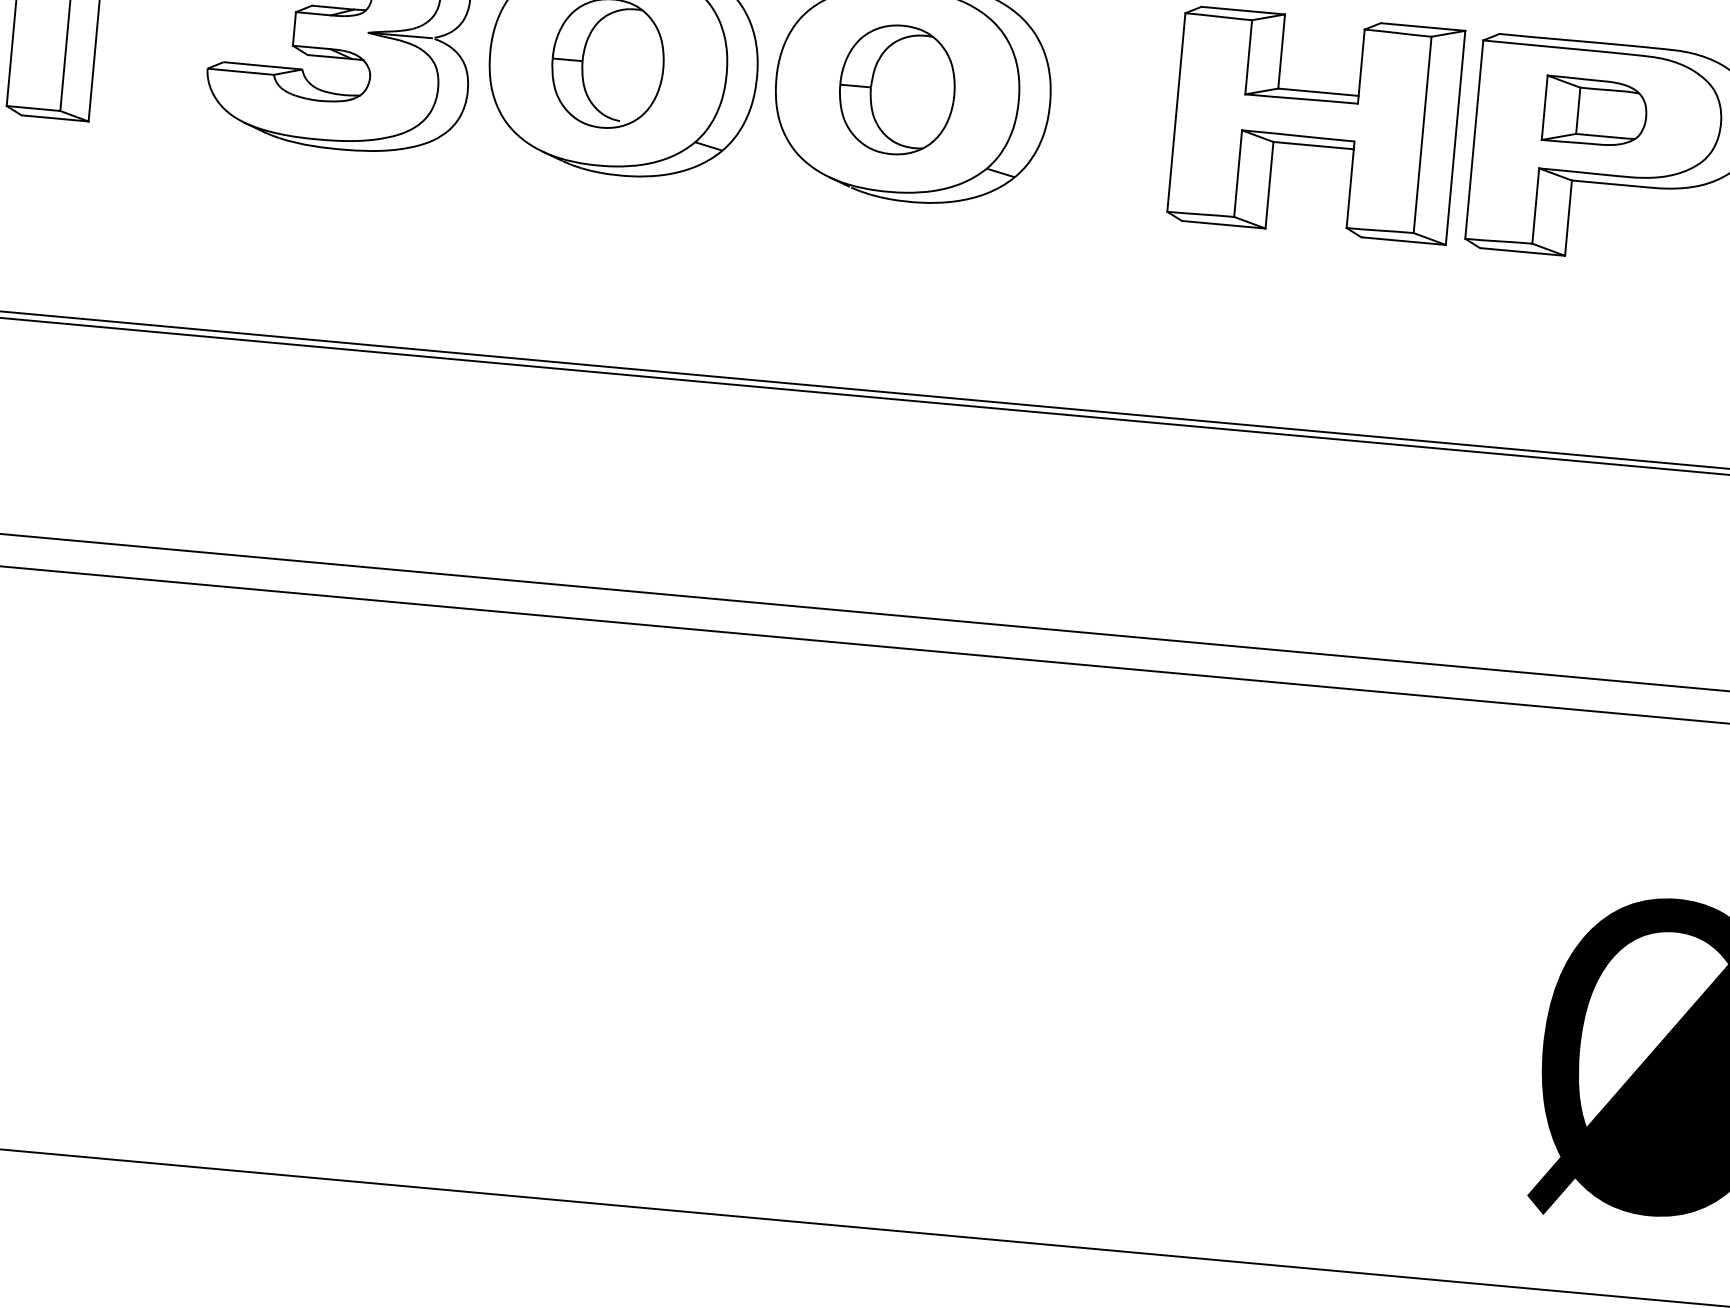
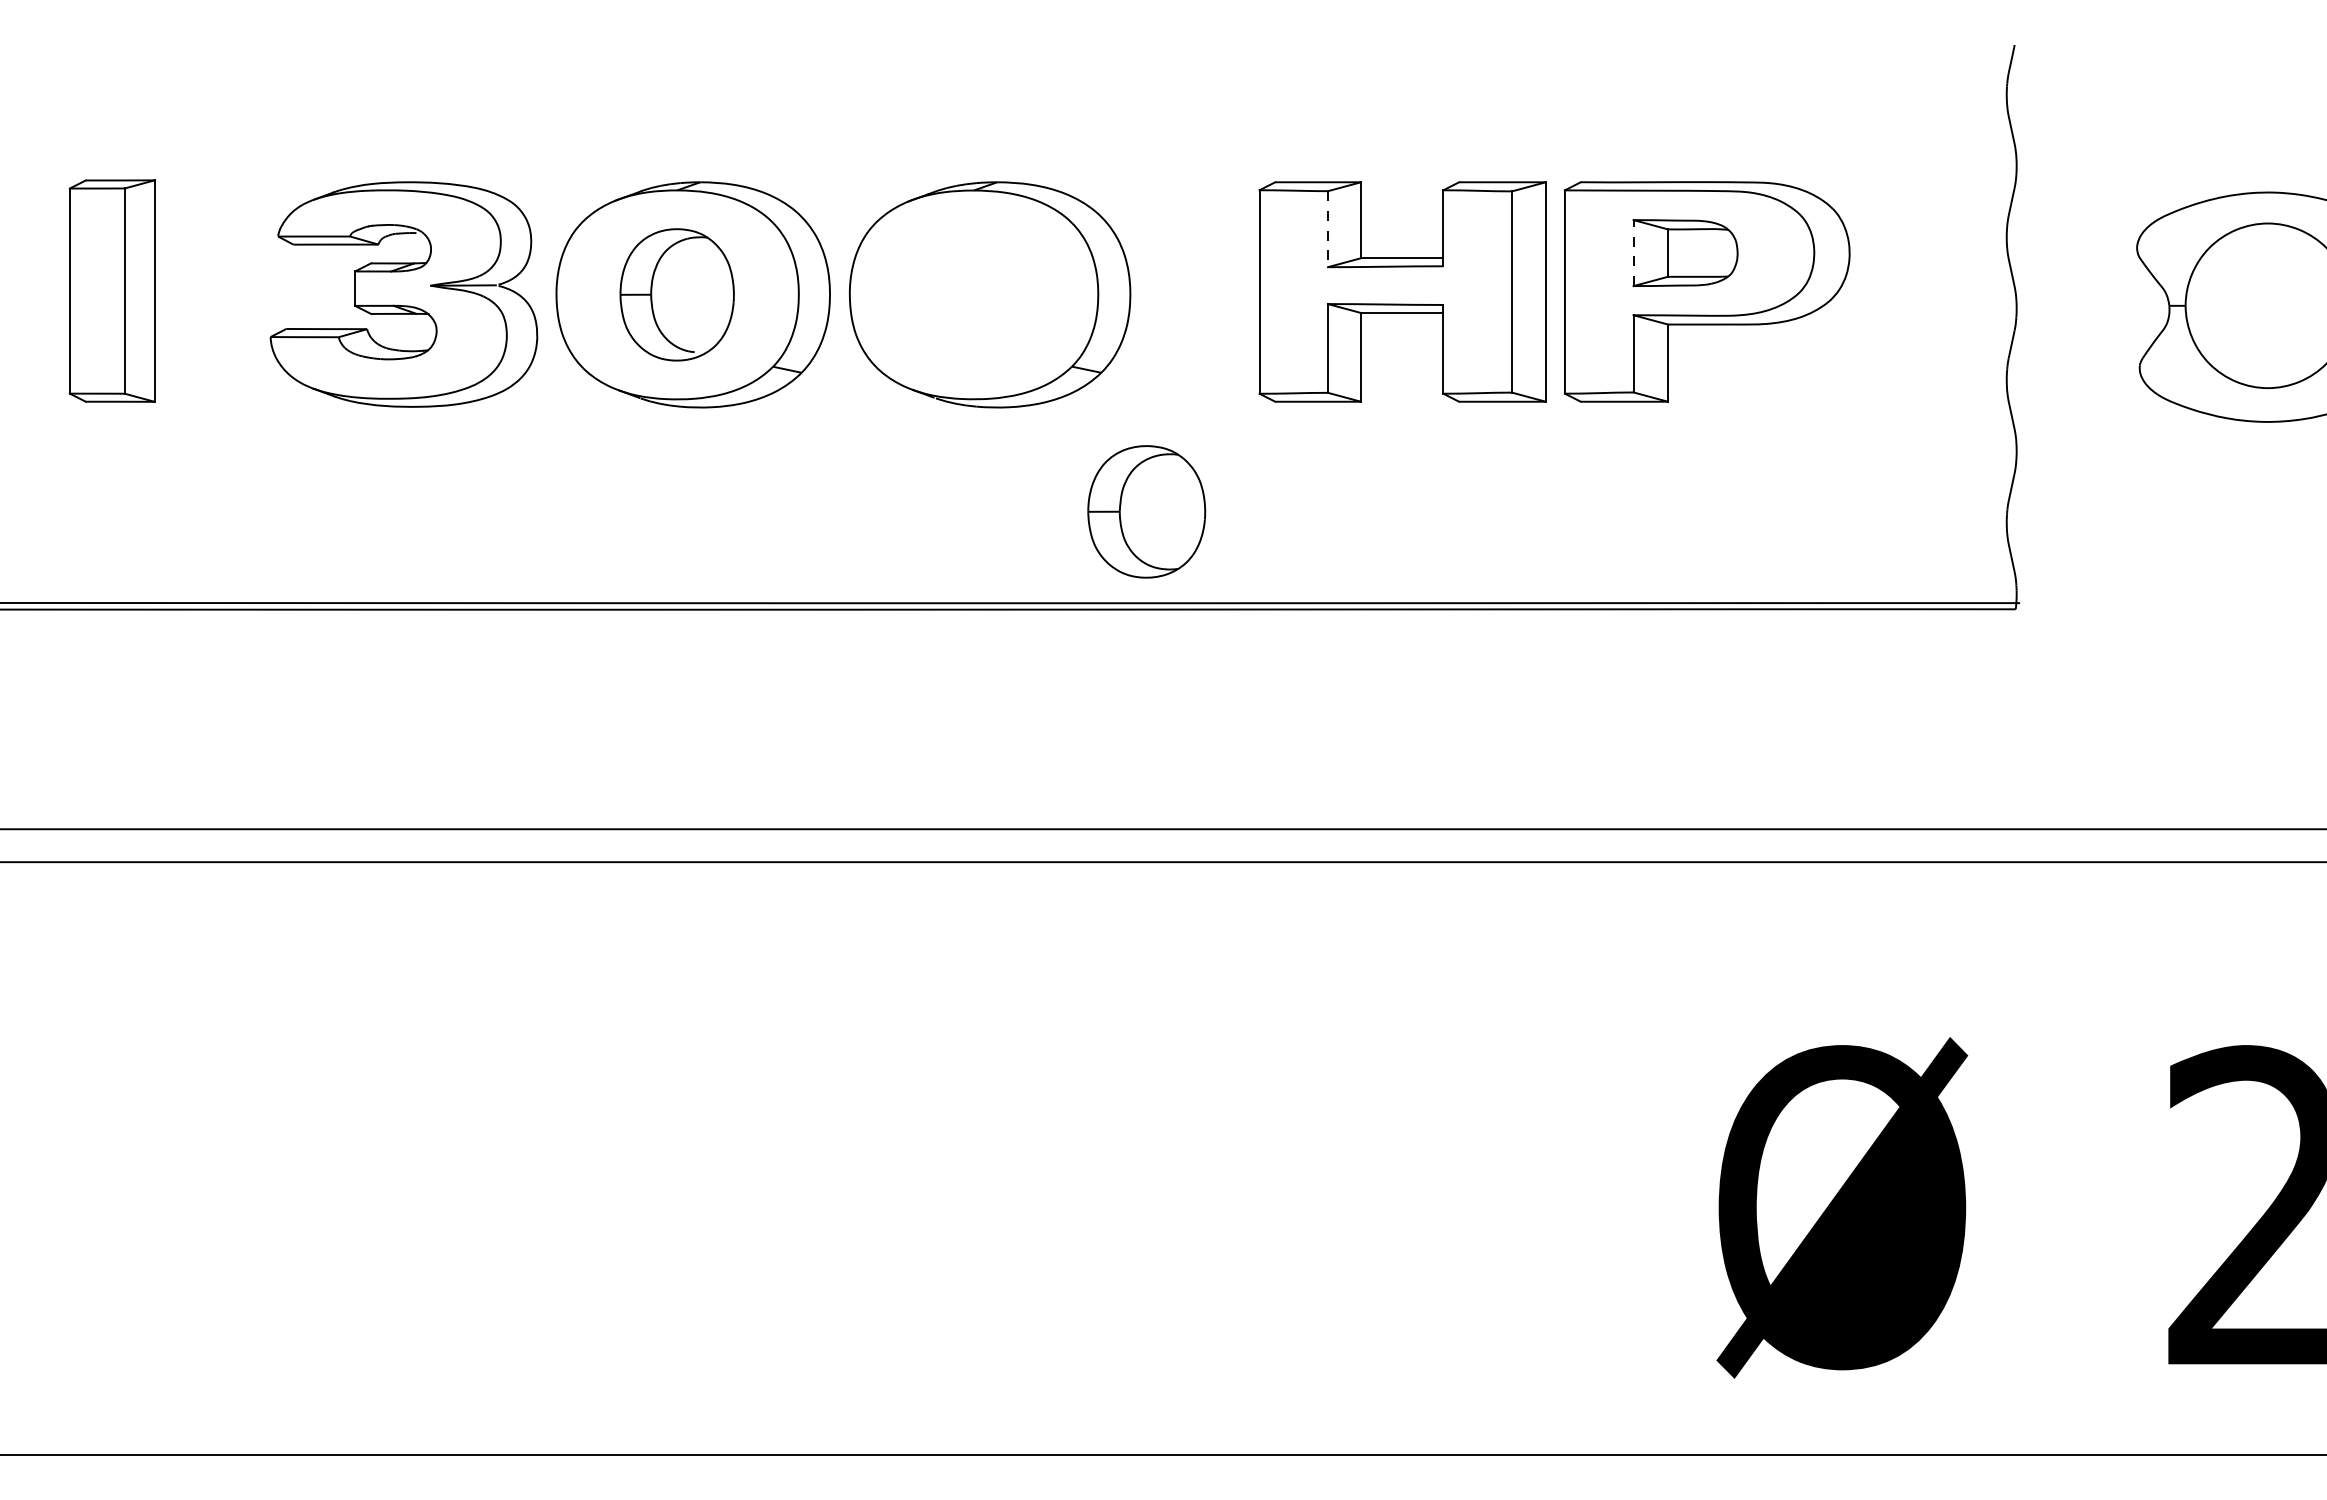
line: (1249, 57) -> (1328, 229), solid -> dashed
part: (897, 89) -> (1146, 511), moved
line: (1544, 107) -> (1633, 252), solid -> dashed

